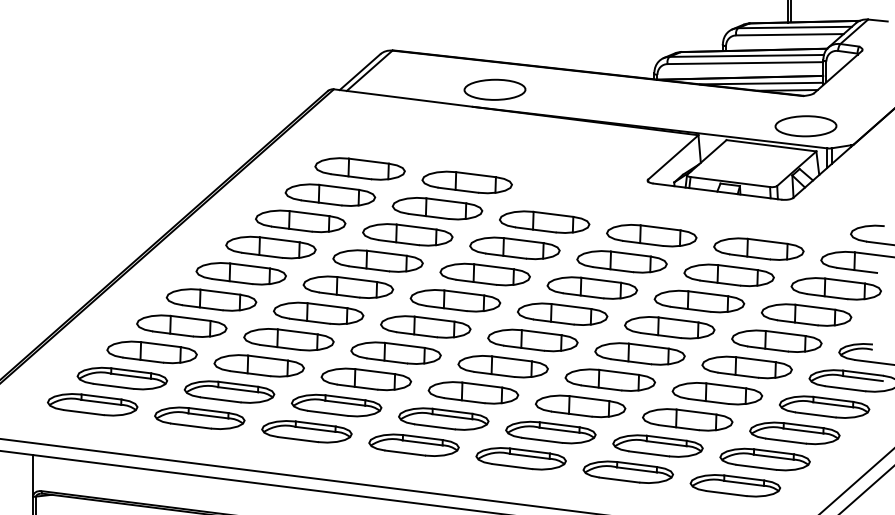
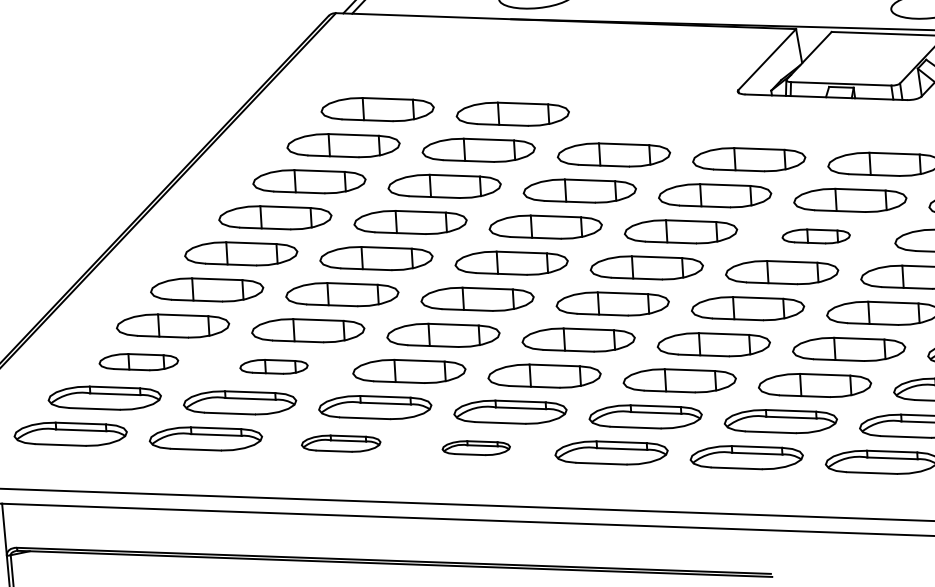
part: (699, 301) -> (816, 236), size x0.6
part: (151, 352) -> (138, 362), size x0.7
part: (258, 365) -> (273, 366), size x0.6
part: (306, 431) -> (340, 443), size x0.7
part: (413, 444) -> (475, 447), size x0.6

